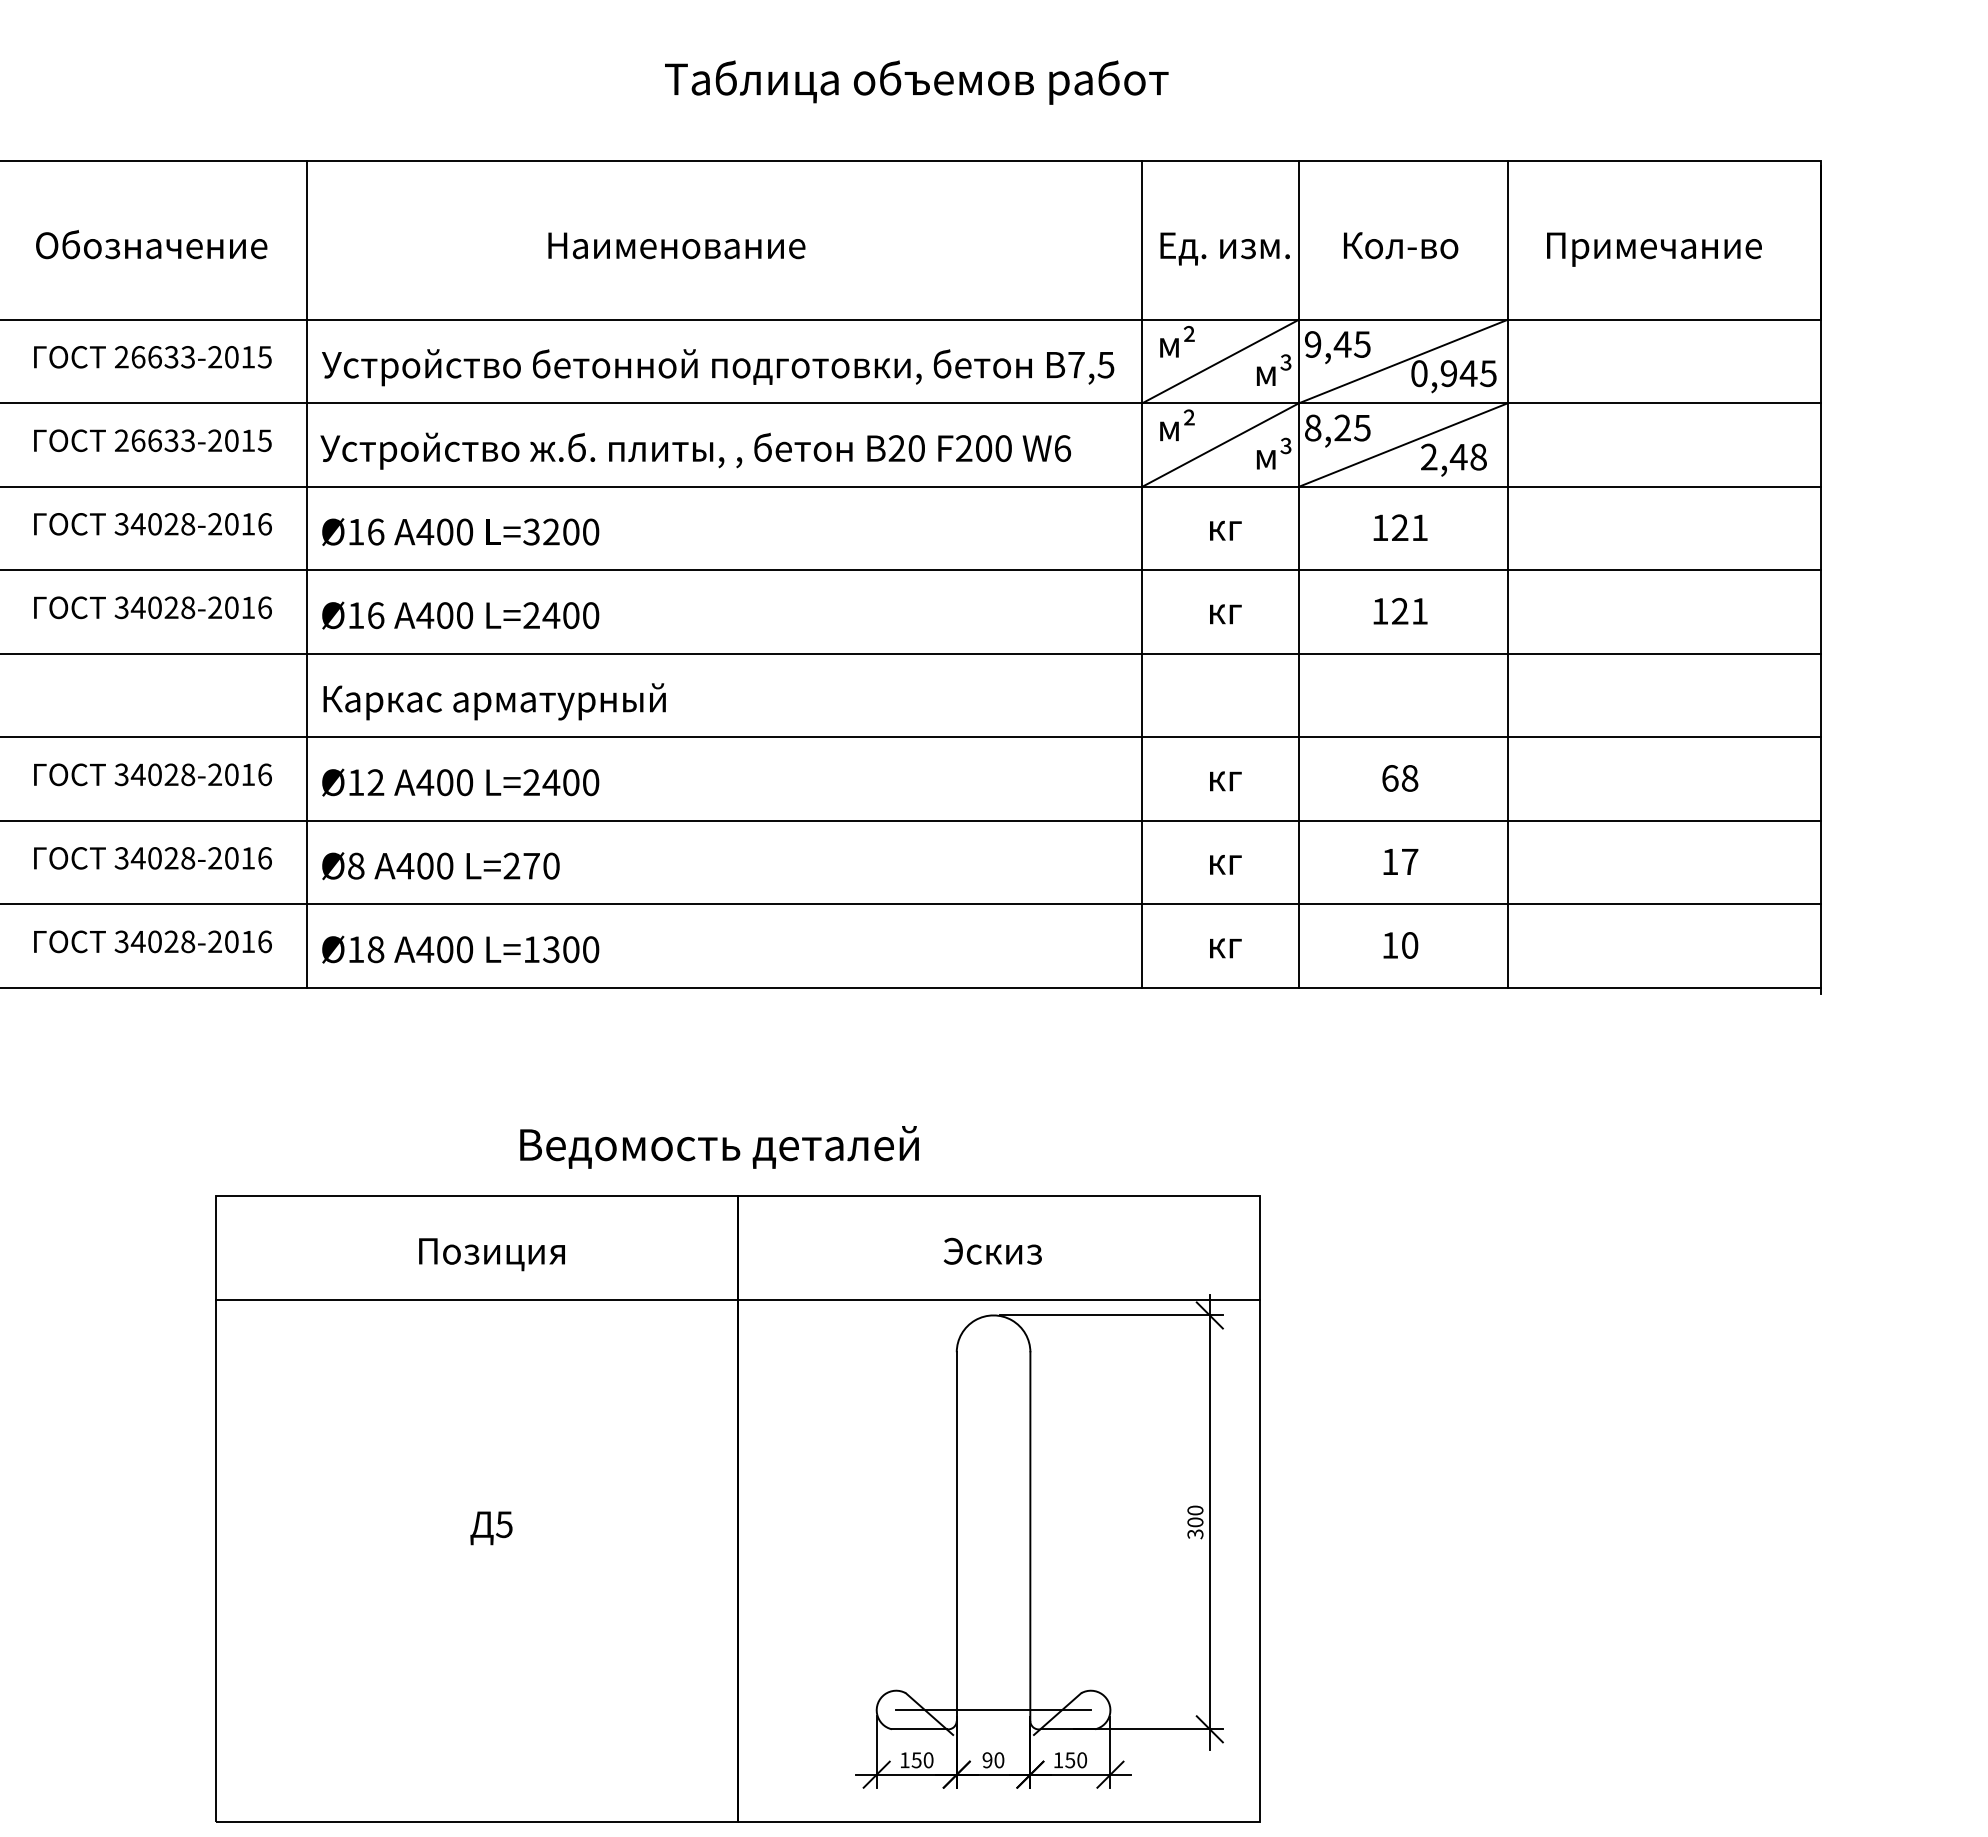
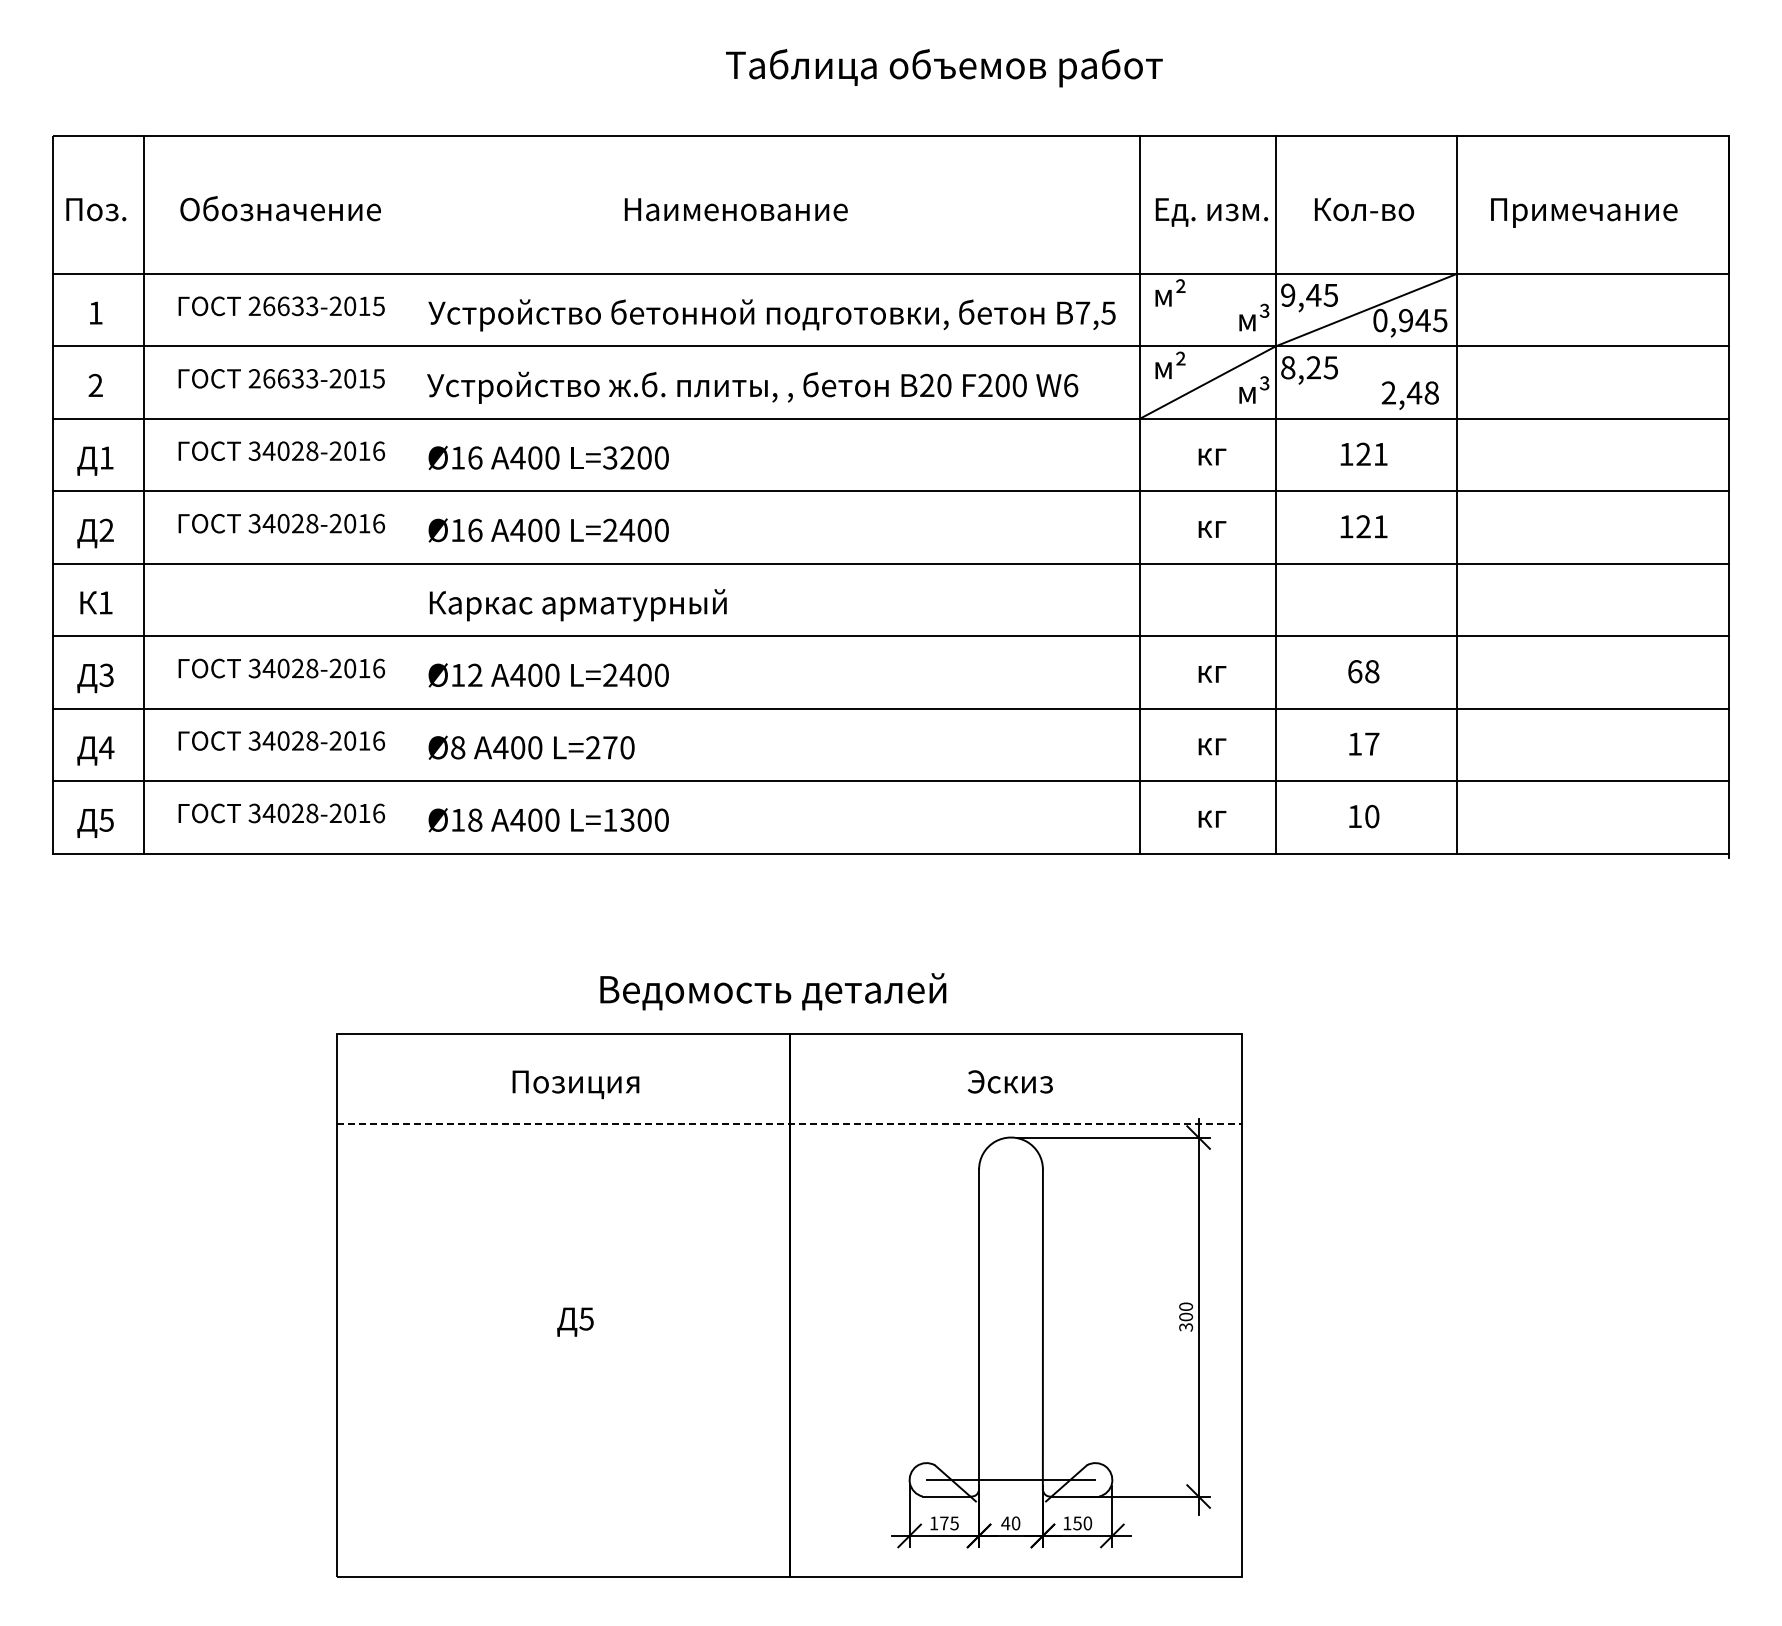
line: (1220, 360) -> (1207, 309), removed
line: (1402, 445) -> (1365, 382), removed
line: (307, 574) -> (415, 494), removed
line: (738, 1300) -> (789, 1124), solid -> dashed
text: (922, 1760) -> (949, 1523), 150 -> 175
text: (987, 1760) -> (1005, 1523), 90 -> 40

